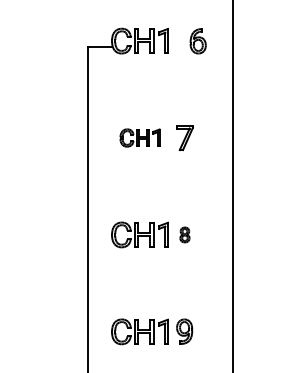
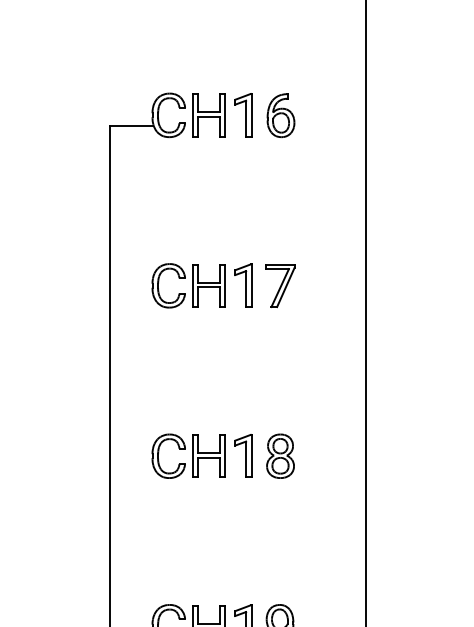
part: (197, 41) -> (279, 116), moved
part: (139, 137) -> (200, 284), size x1.43
part: (184, 234) -> (279, 455), size x1.67

